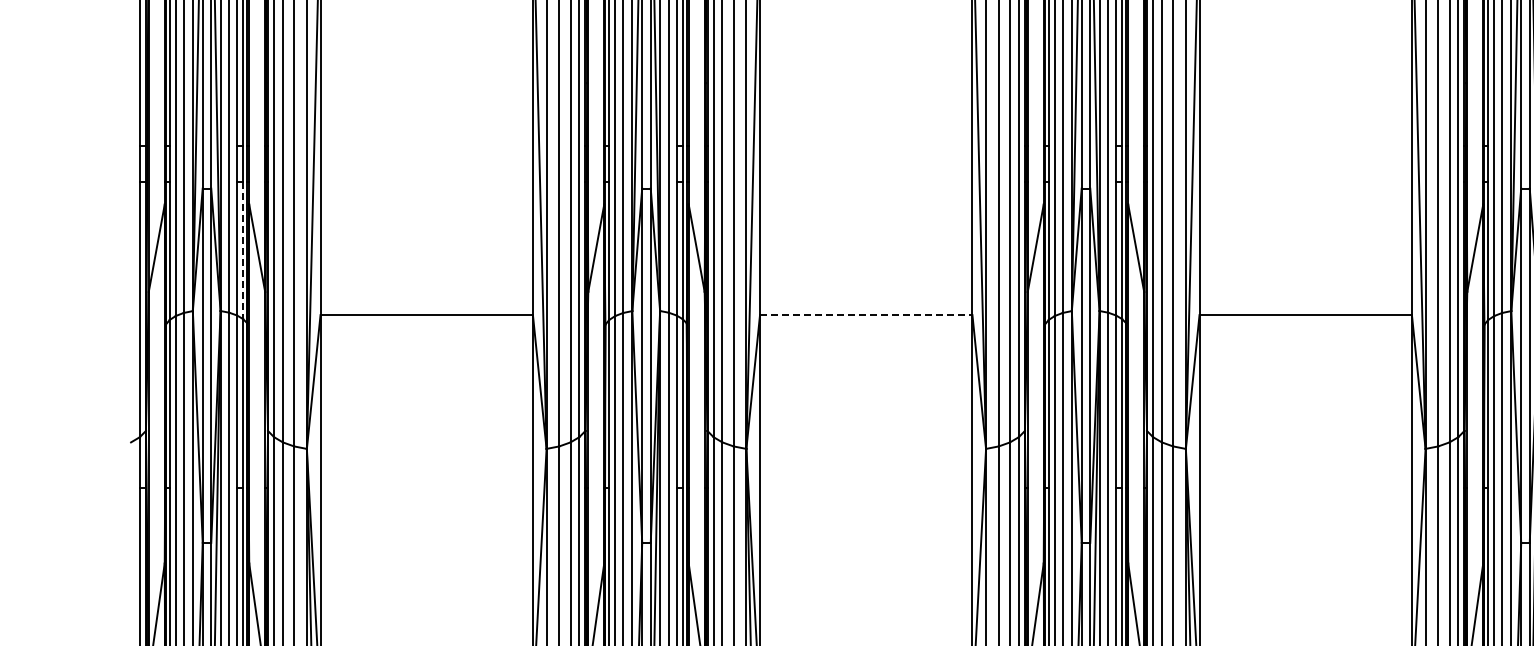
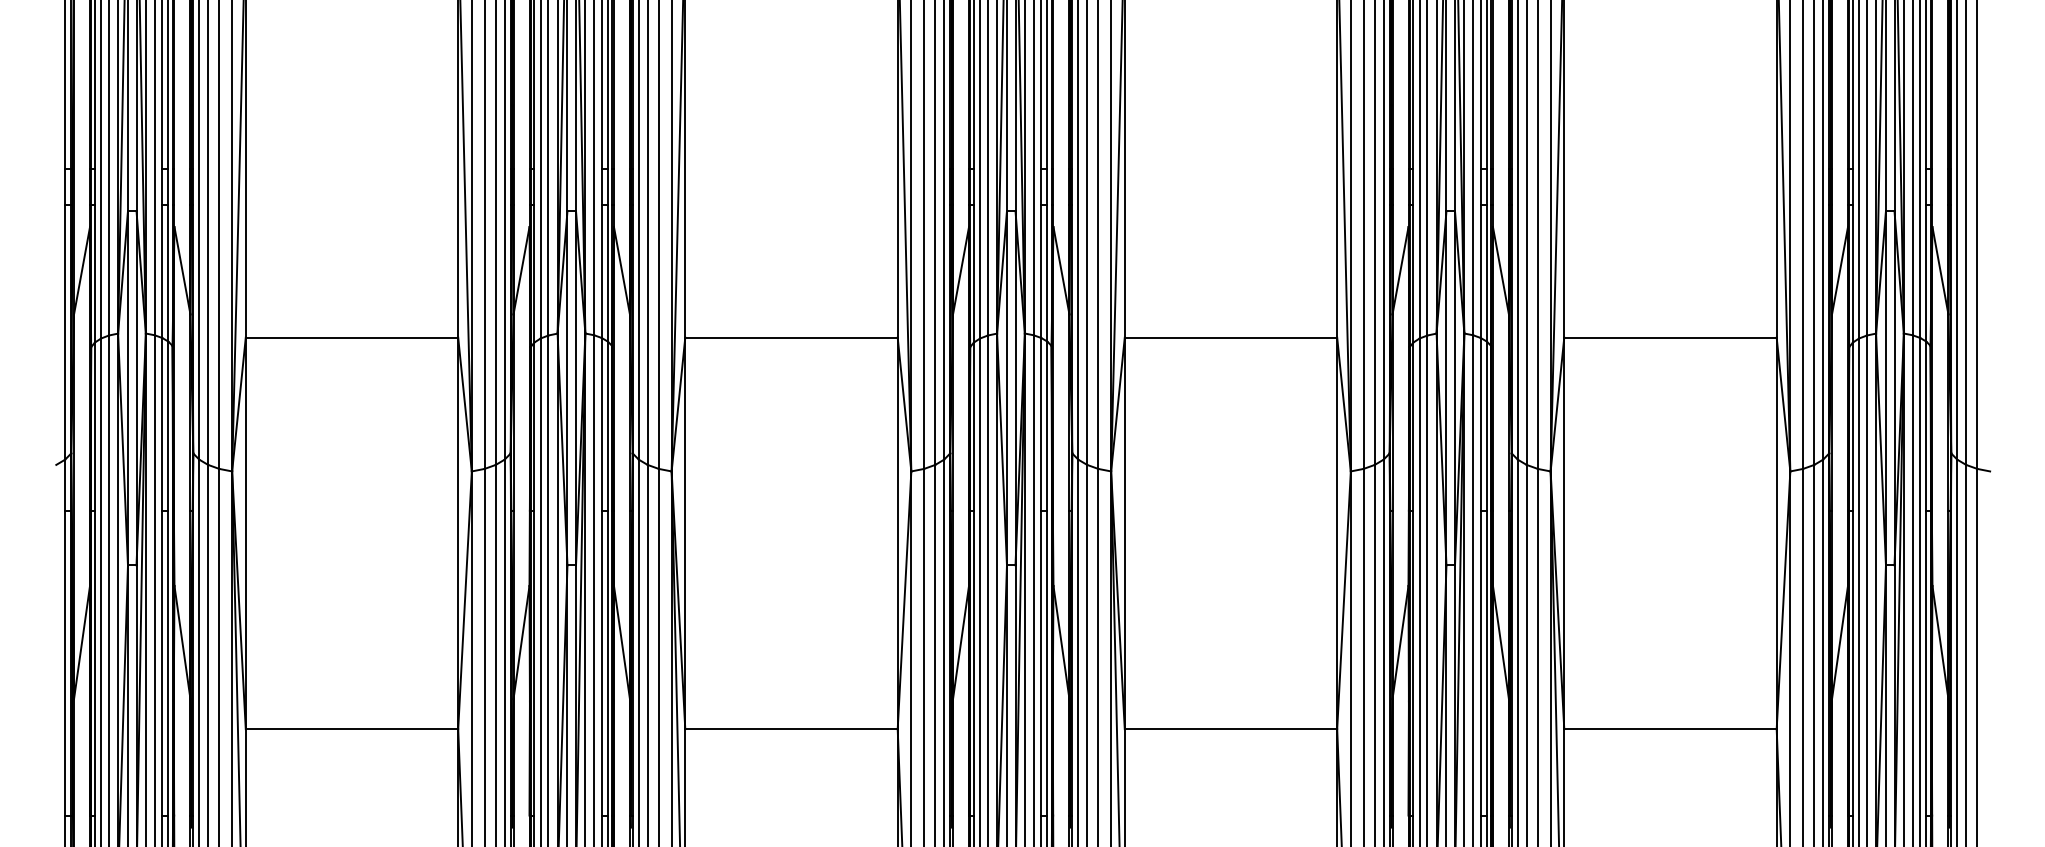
line: (243, 250) -> (168, 273), dashed -> solid
line: (866, 314) -> (791, 337), dashed -> solid

